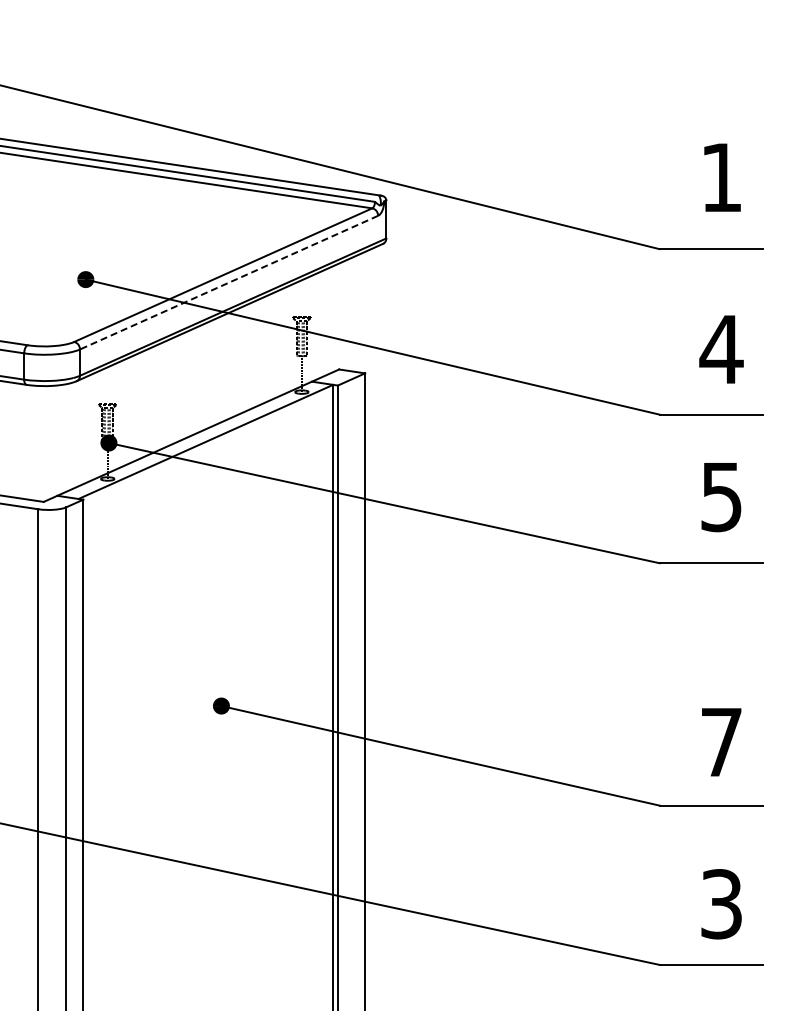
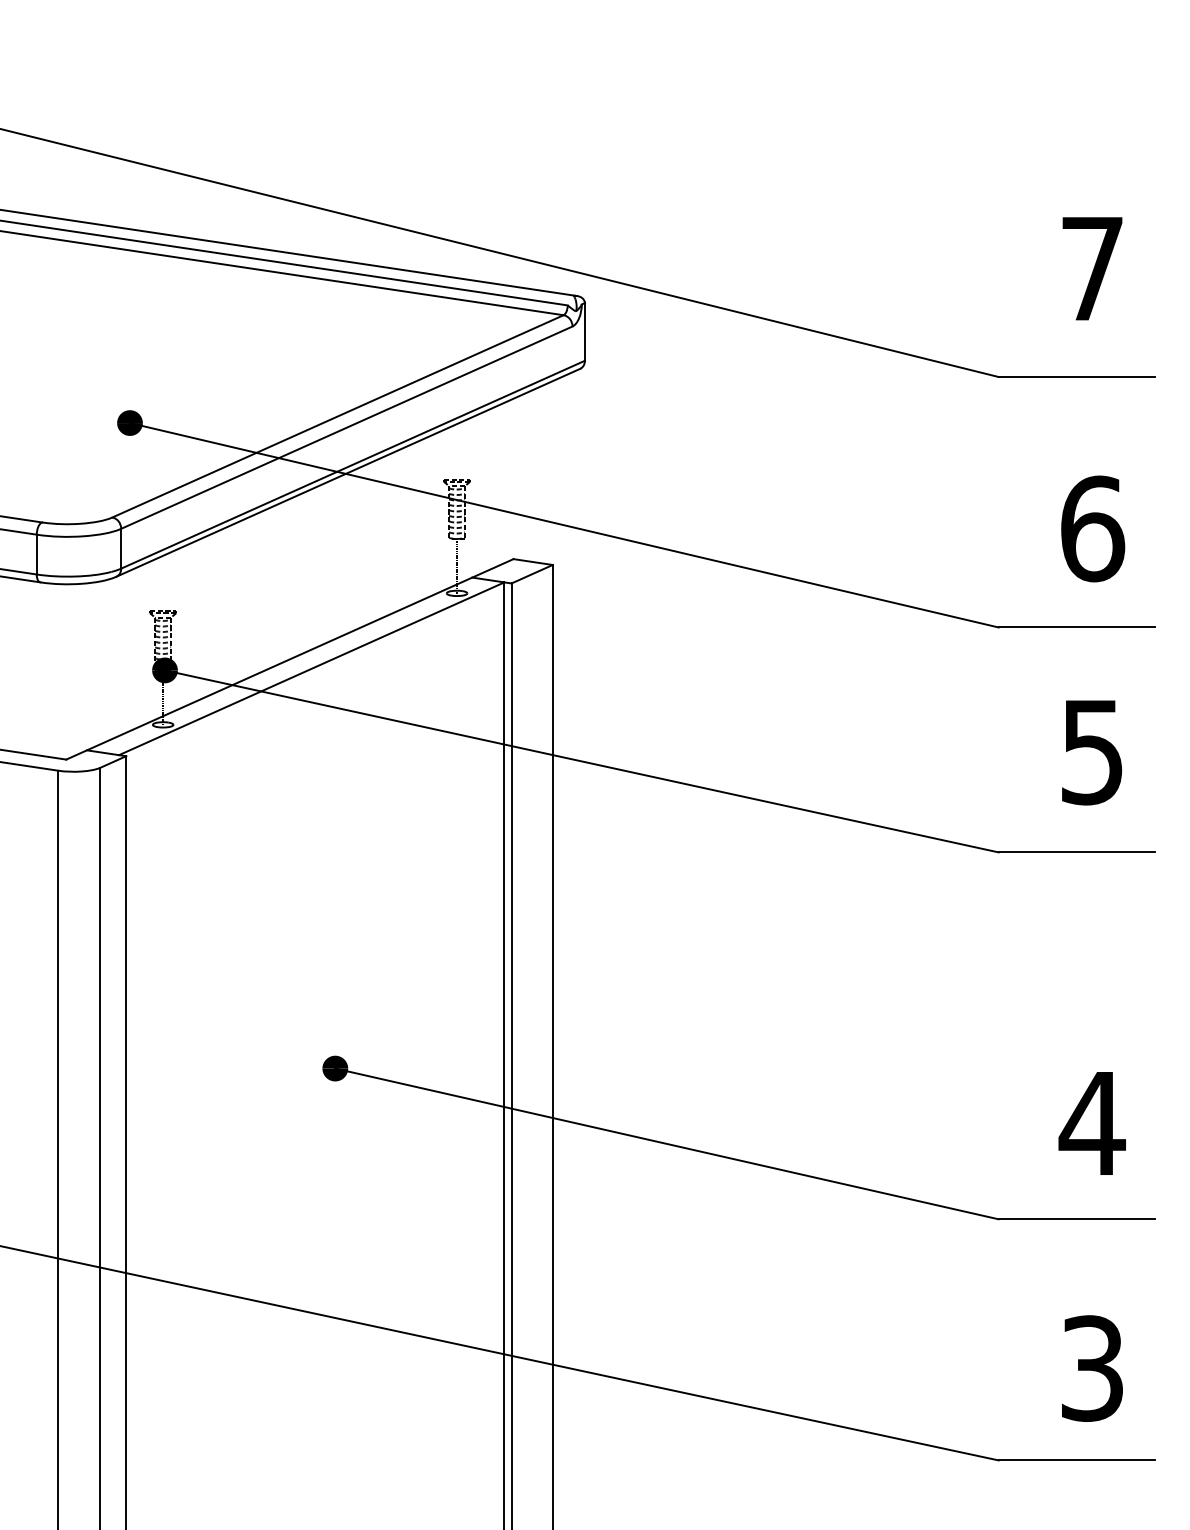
text: (721, 177) -> (1092, 268), 1 -> 7
line: (228, 282) -> (345, 427), dashed -> solid
text: (721, 349) -> (1092, 528), 4 -> 6
text: (721, 742) -> (1092, 1123), 7 -> 4

